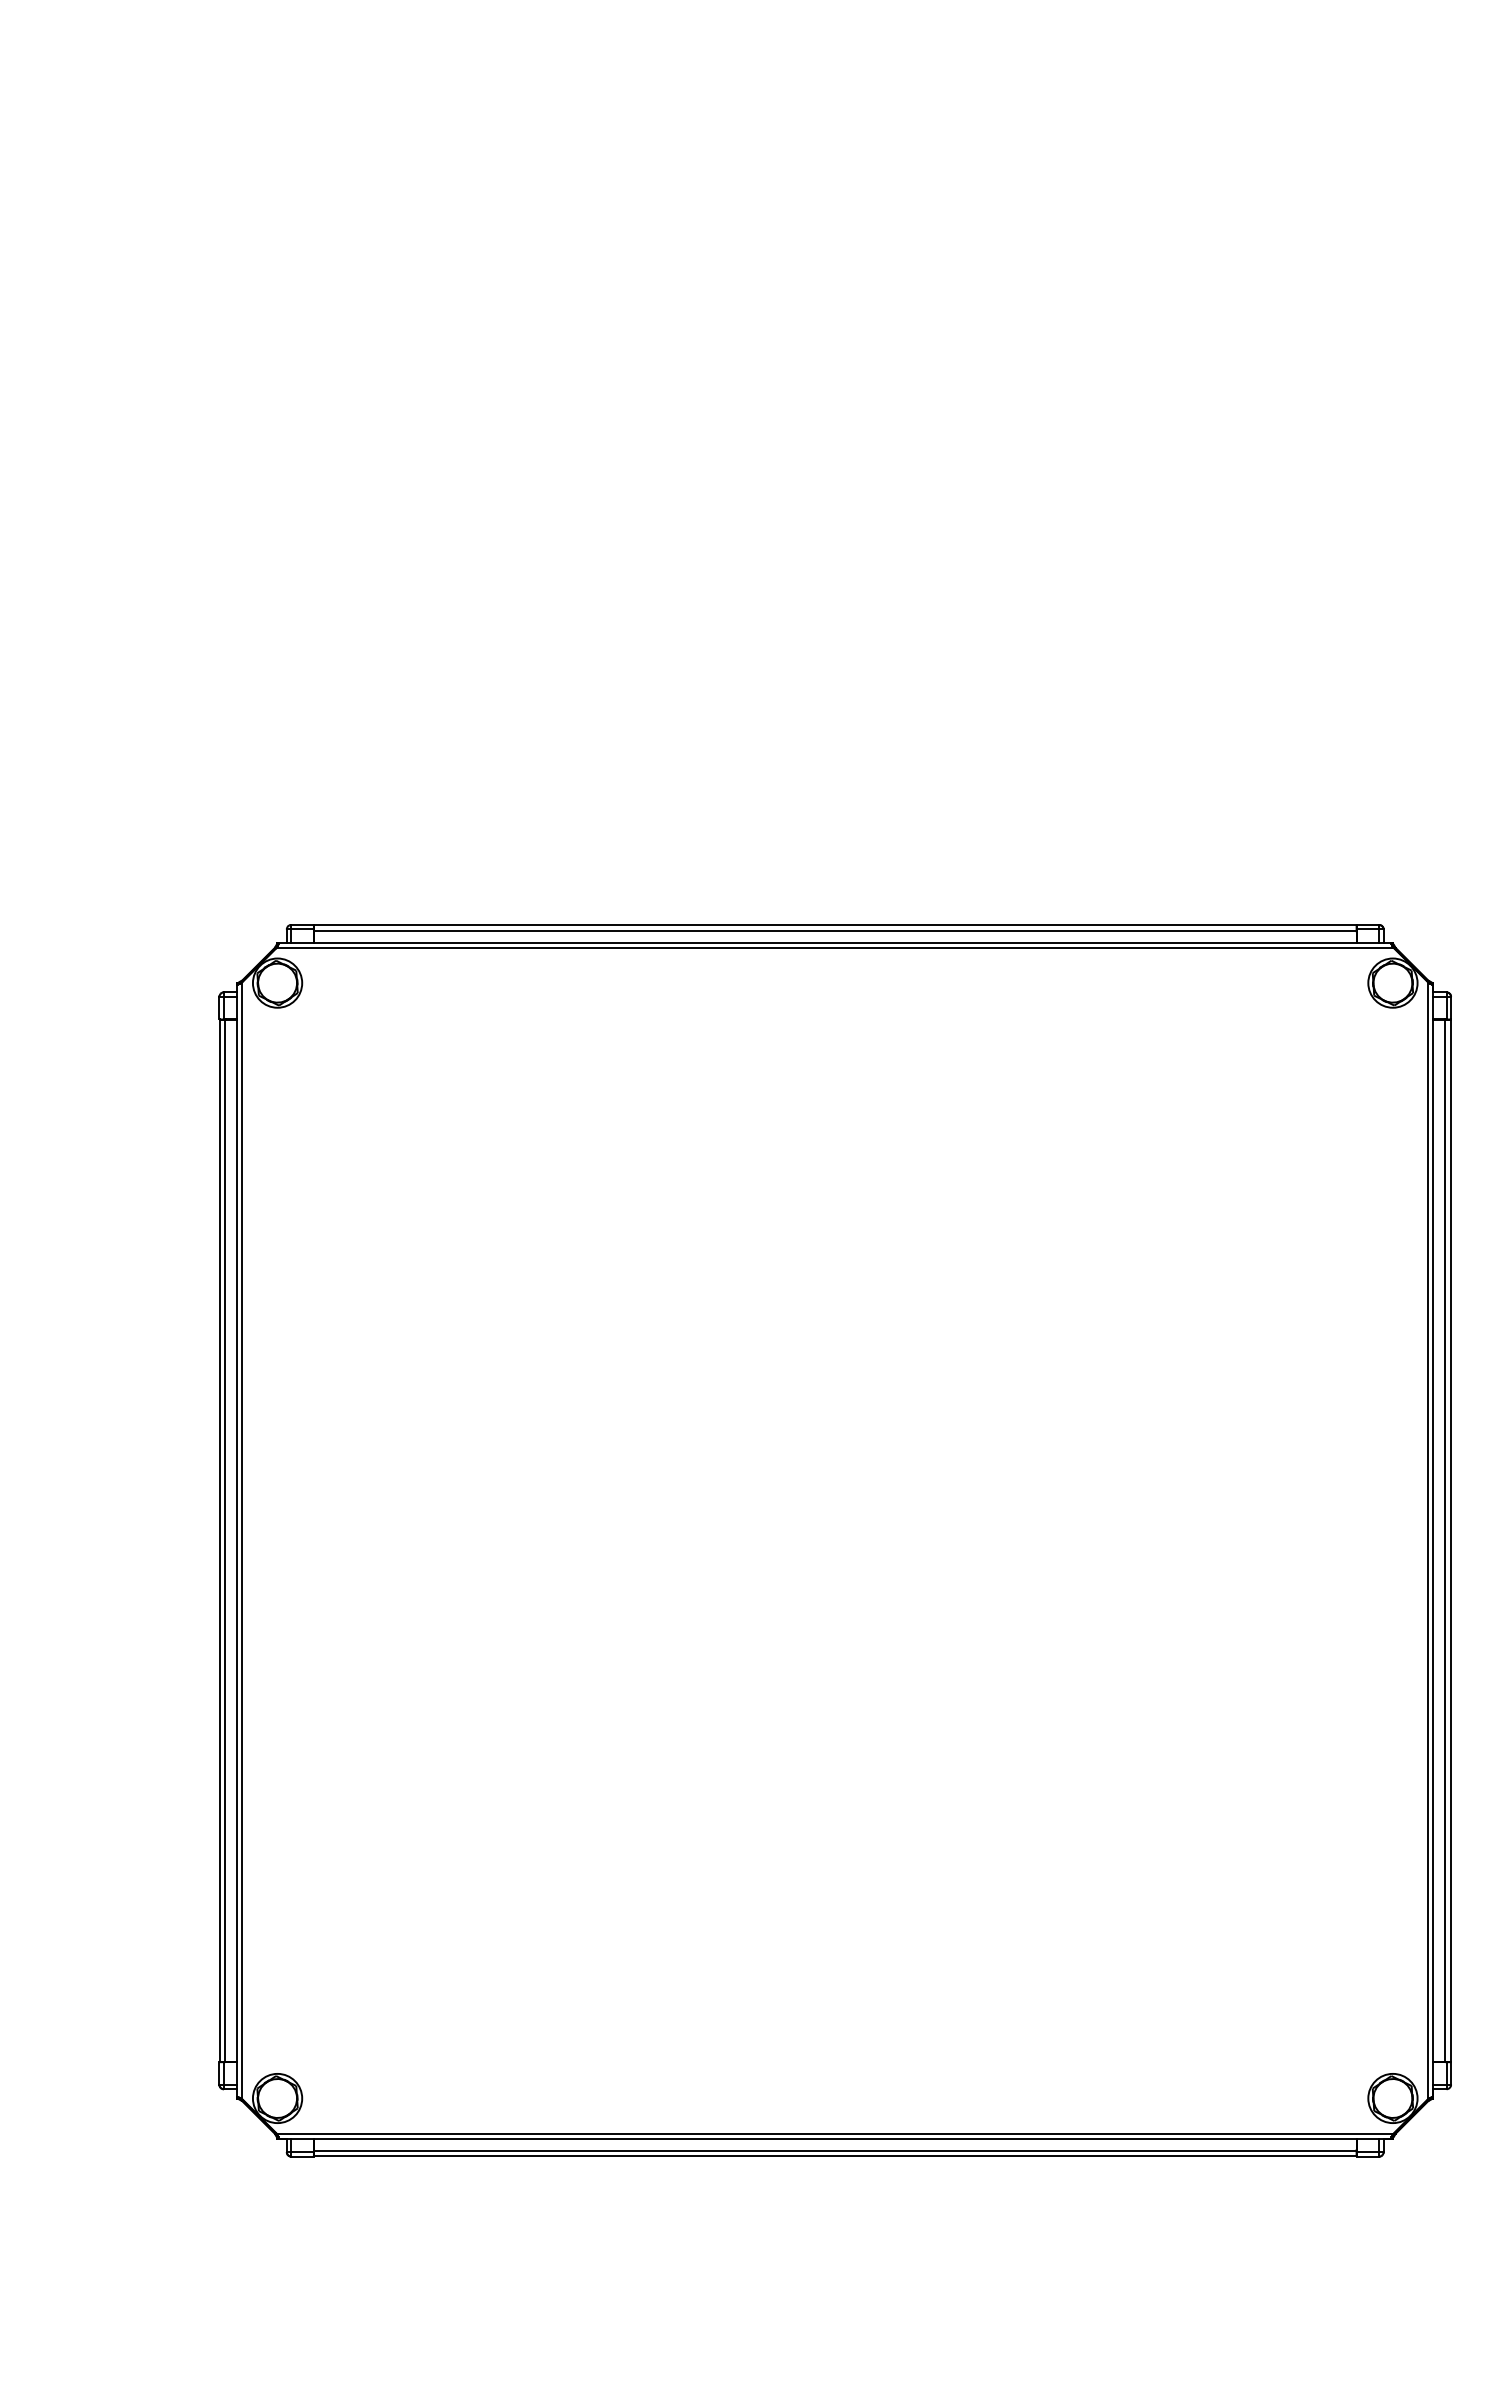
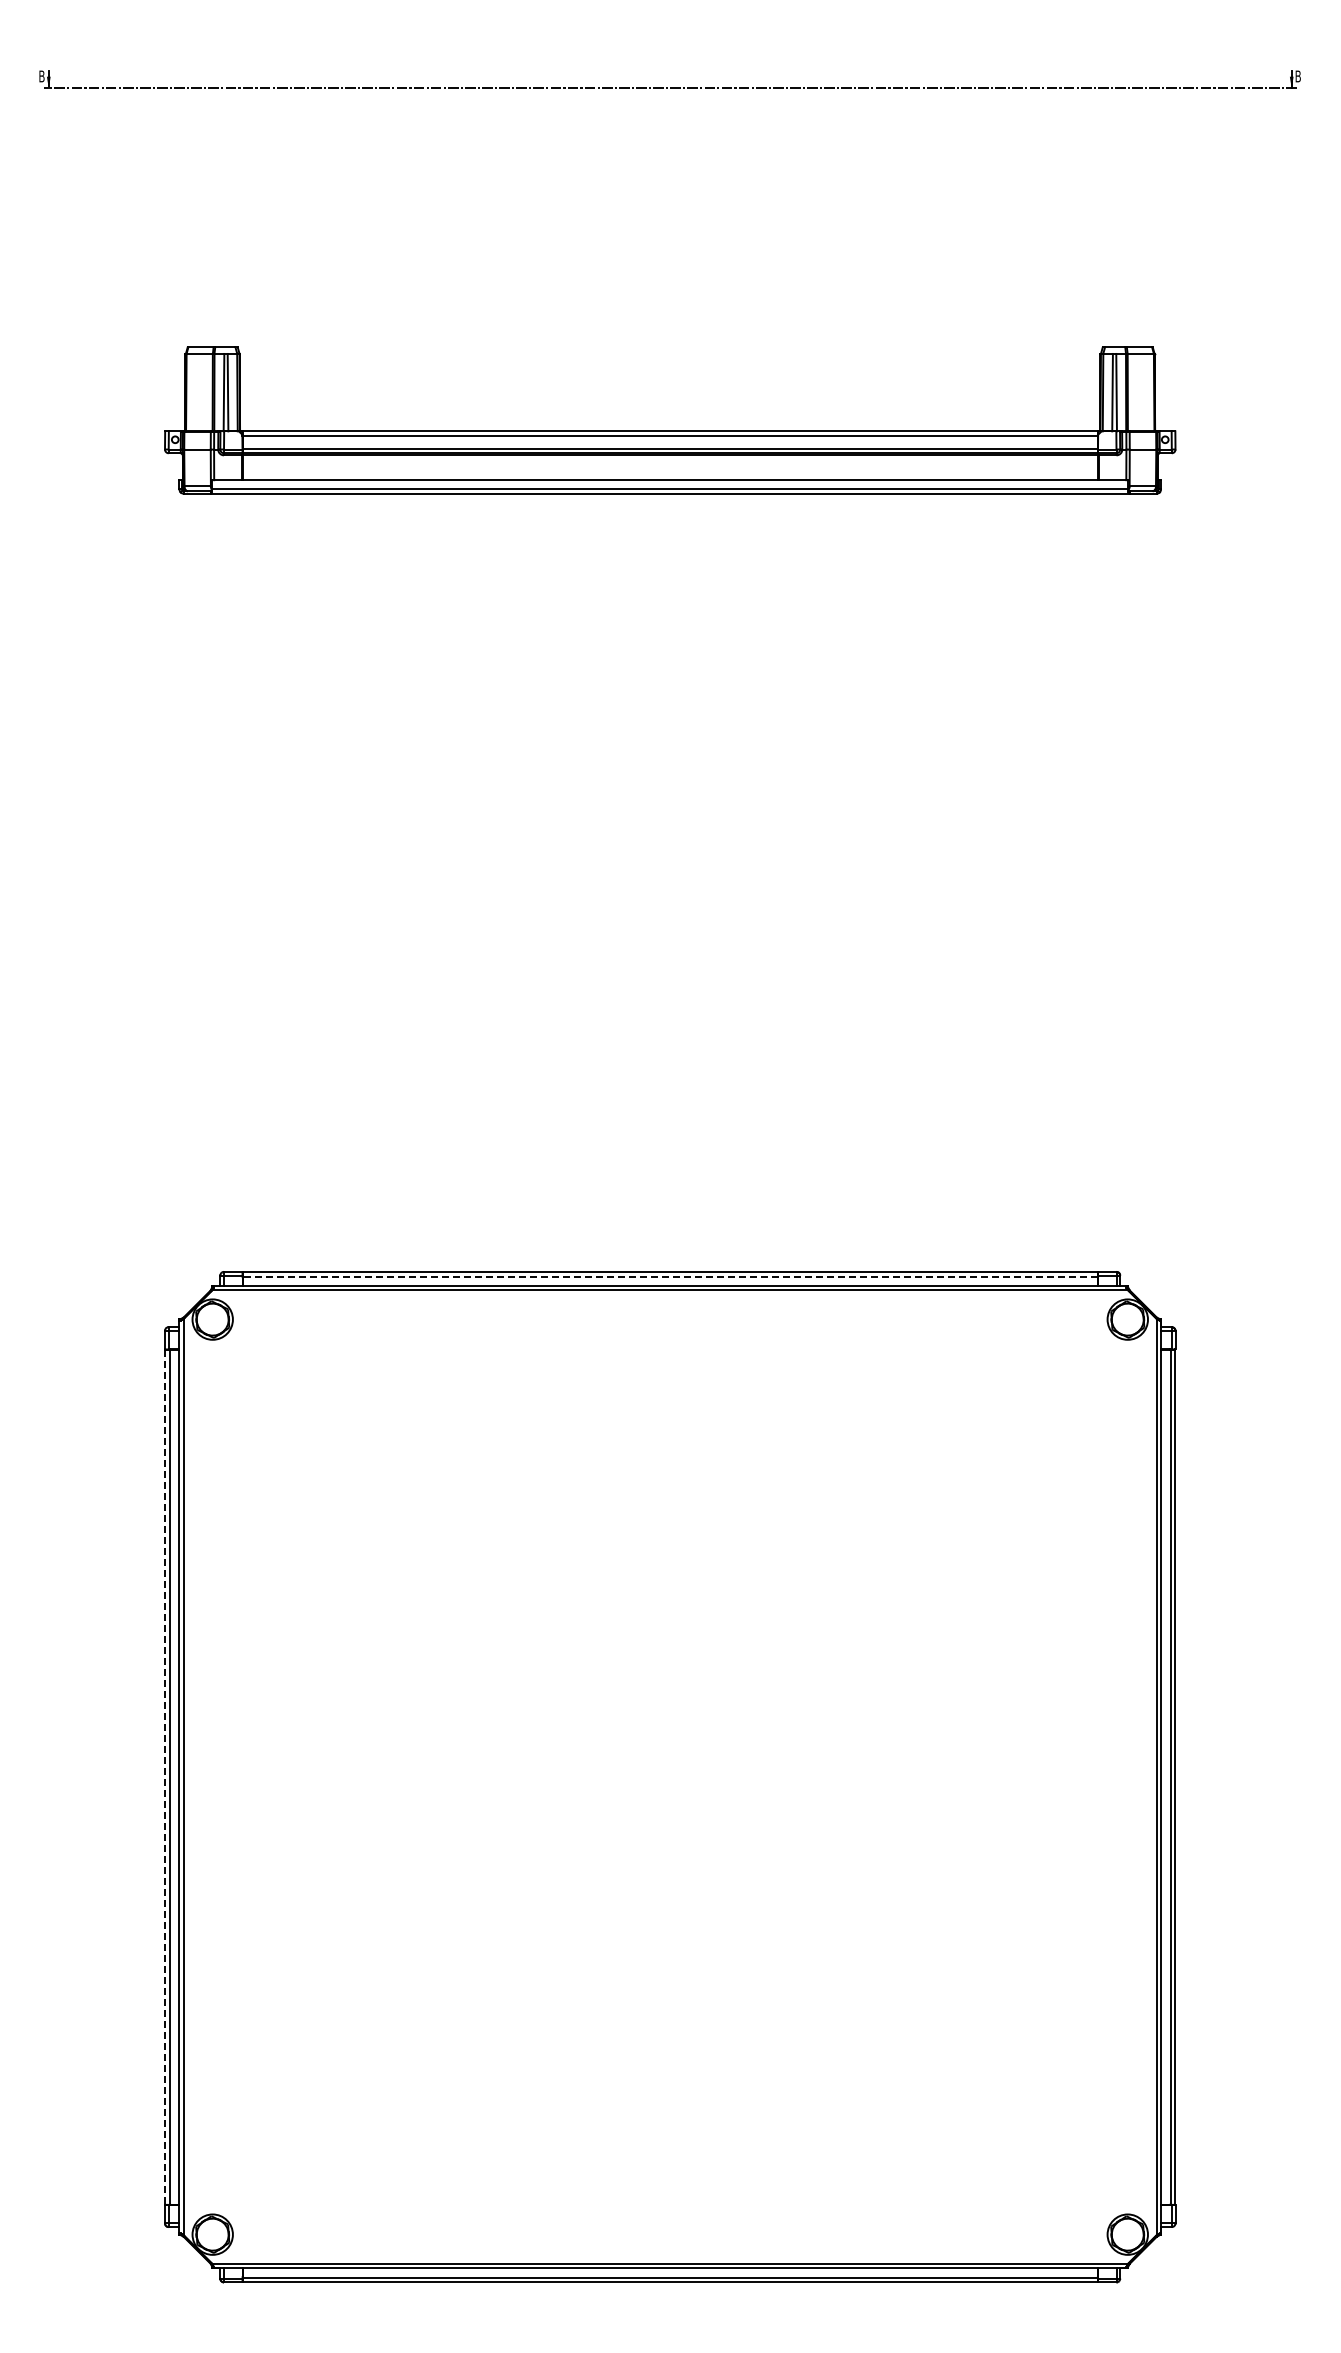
line: (835, 930) -> (670, 1276), solid -> dashed
line: (220, 1541) -> (165, 1777), solid -> dashed

